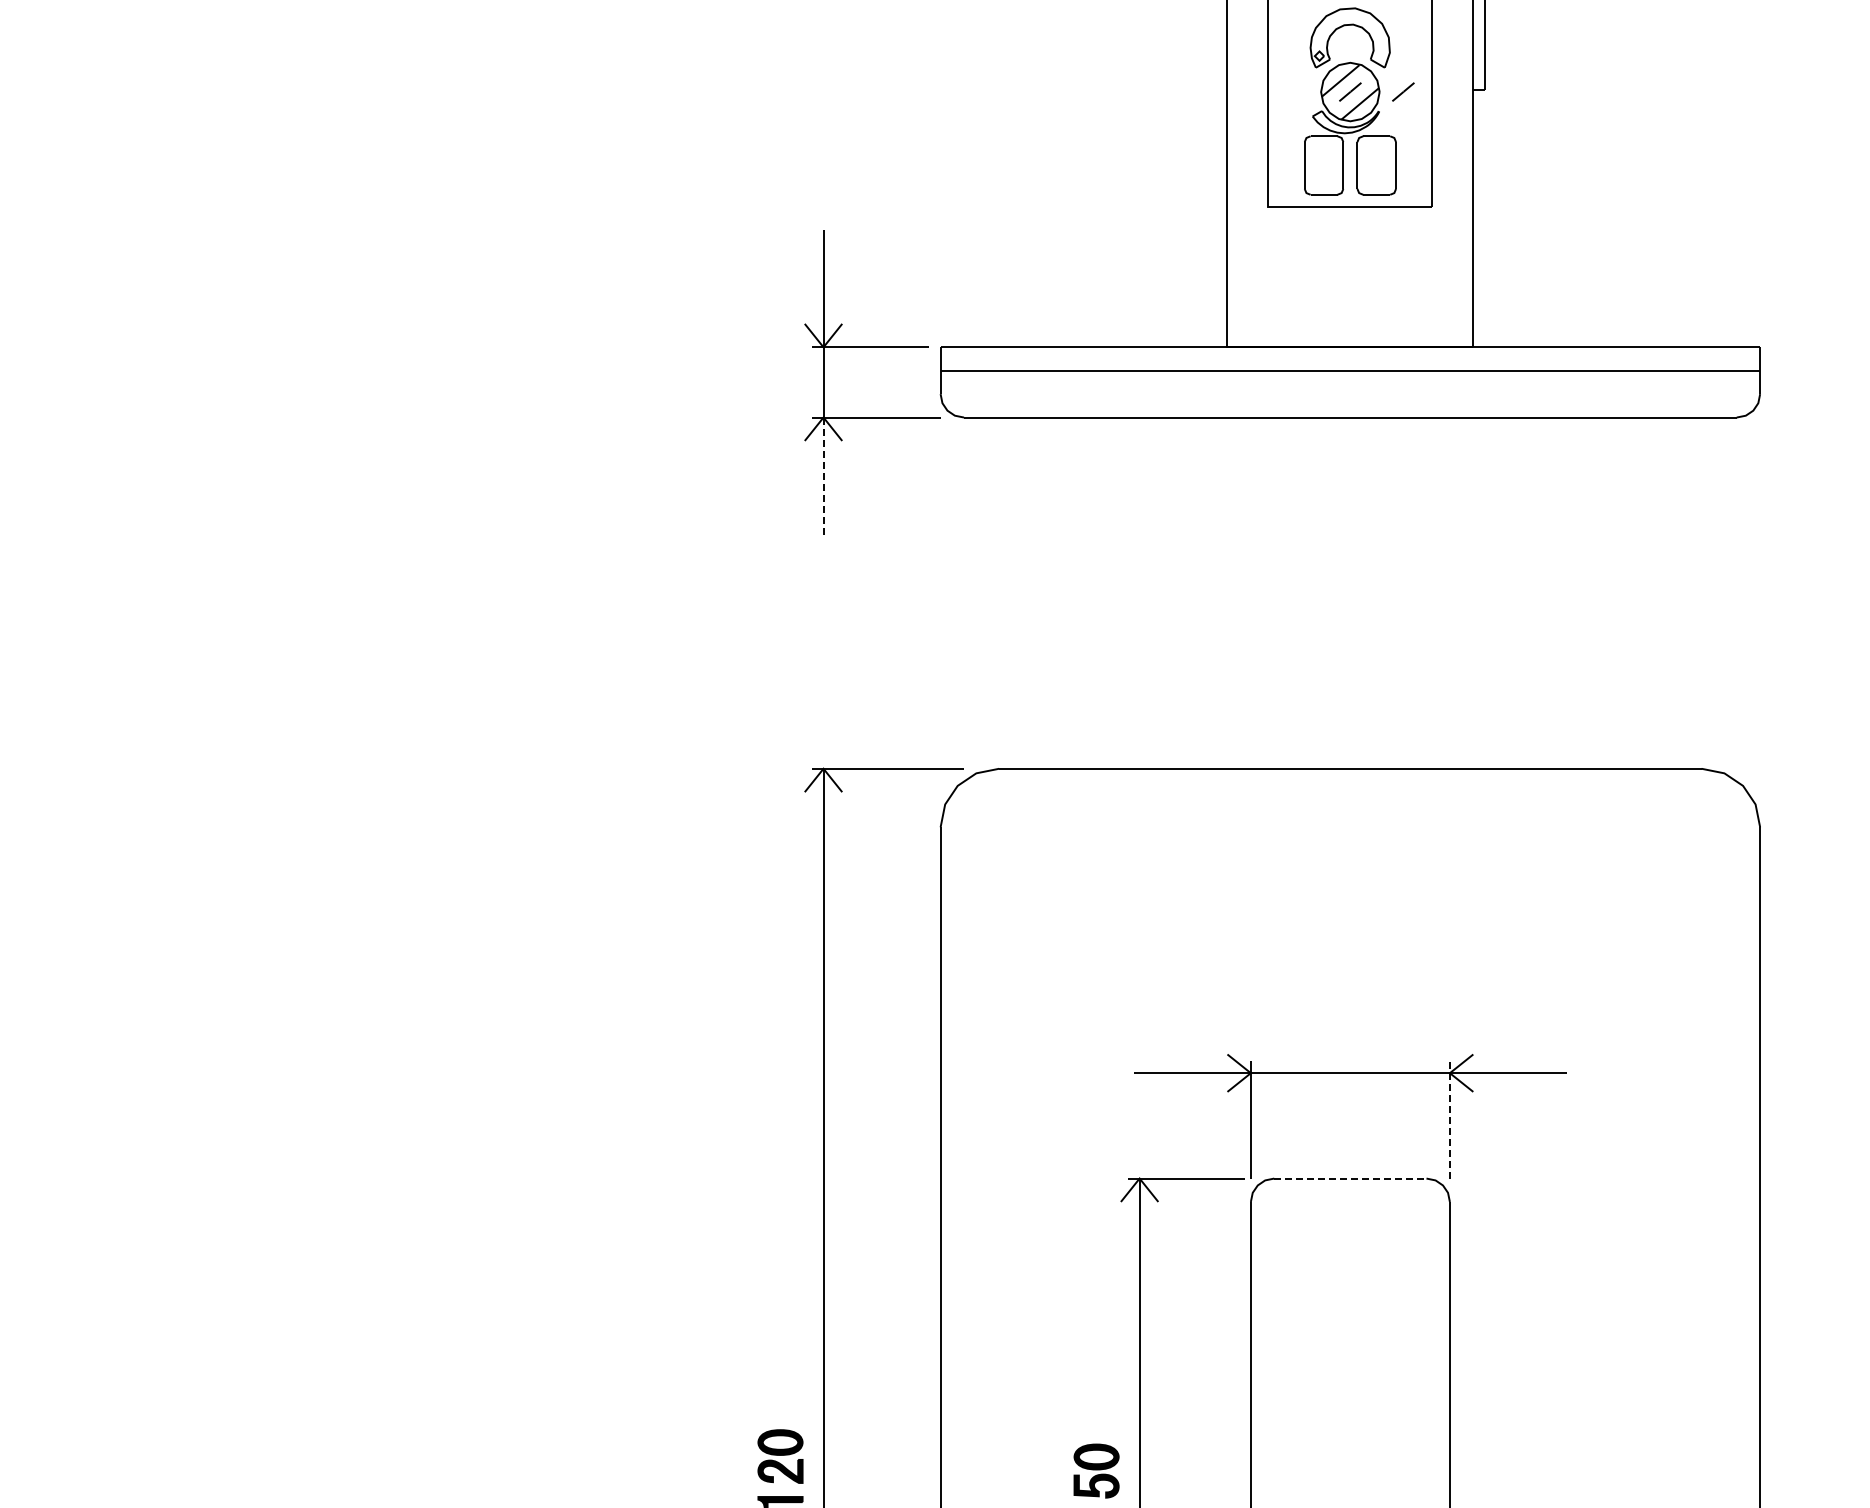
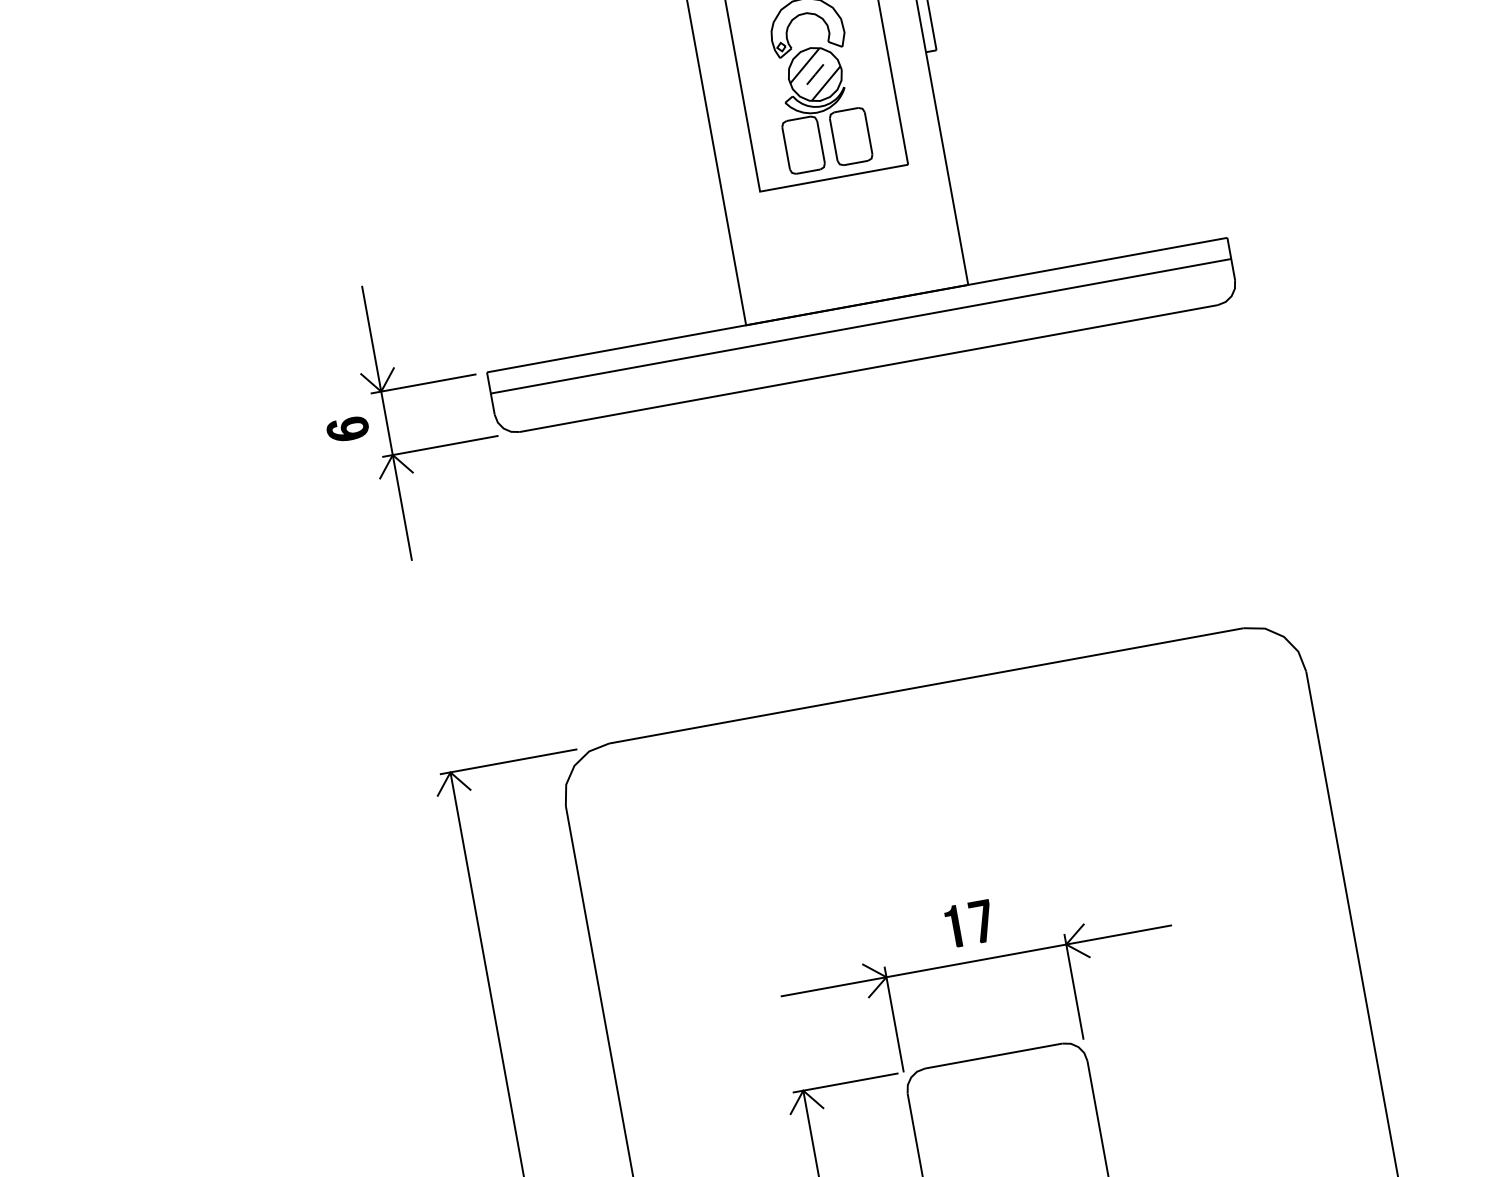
line: (1403, 91) -> (863, 65), removed
part: (780, 381) -> (347, 429), added
line: (823, 476) -> (402, 508), dashed -> solid
part: (1339, 1032) -> (959, 925), added
line: (1449, 1120) -> (1073, 987), dashed -> solid
line: (1350, 1178) -> (993, 1056), dashed -> solid

